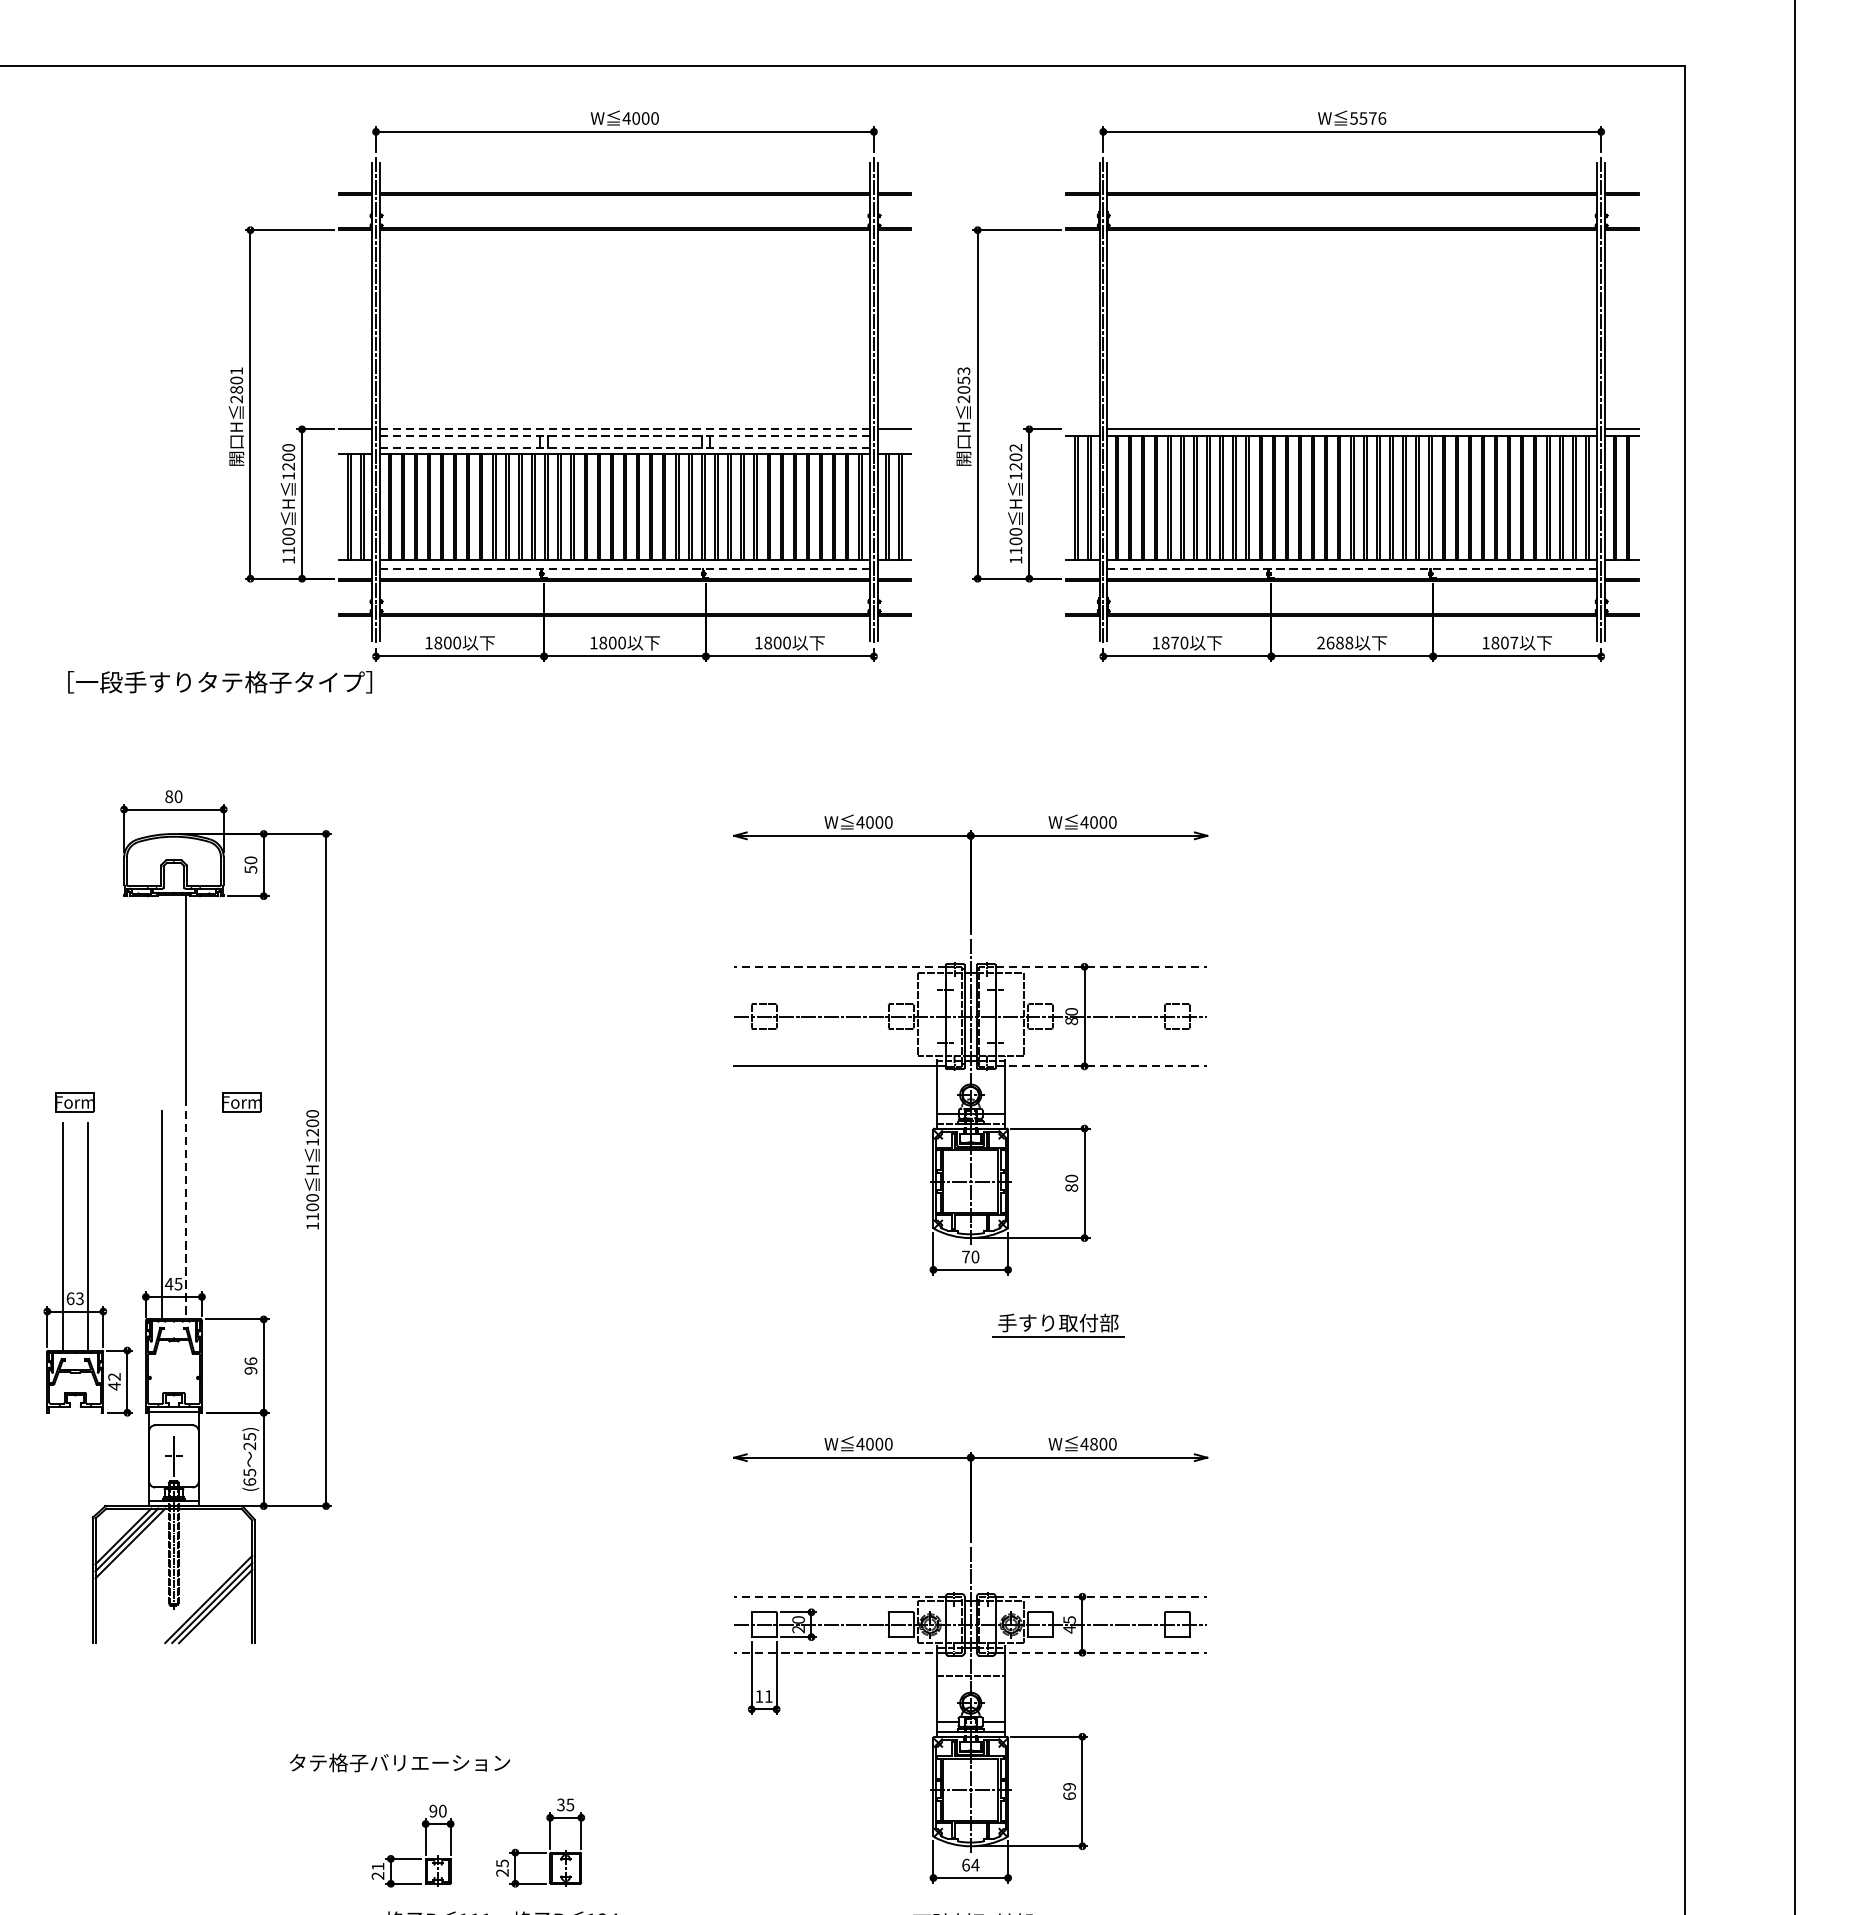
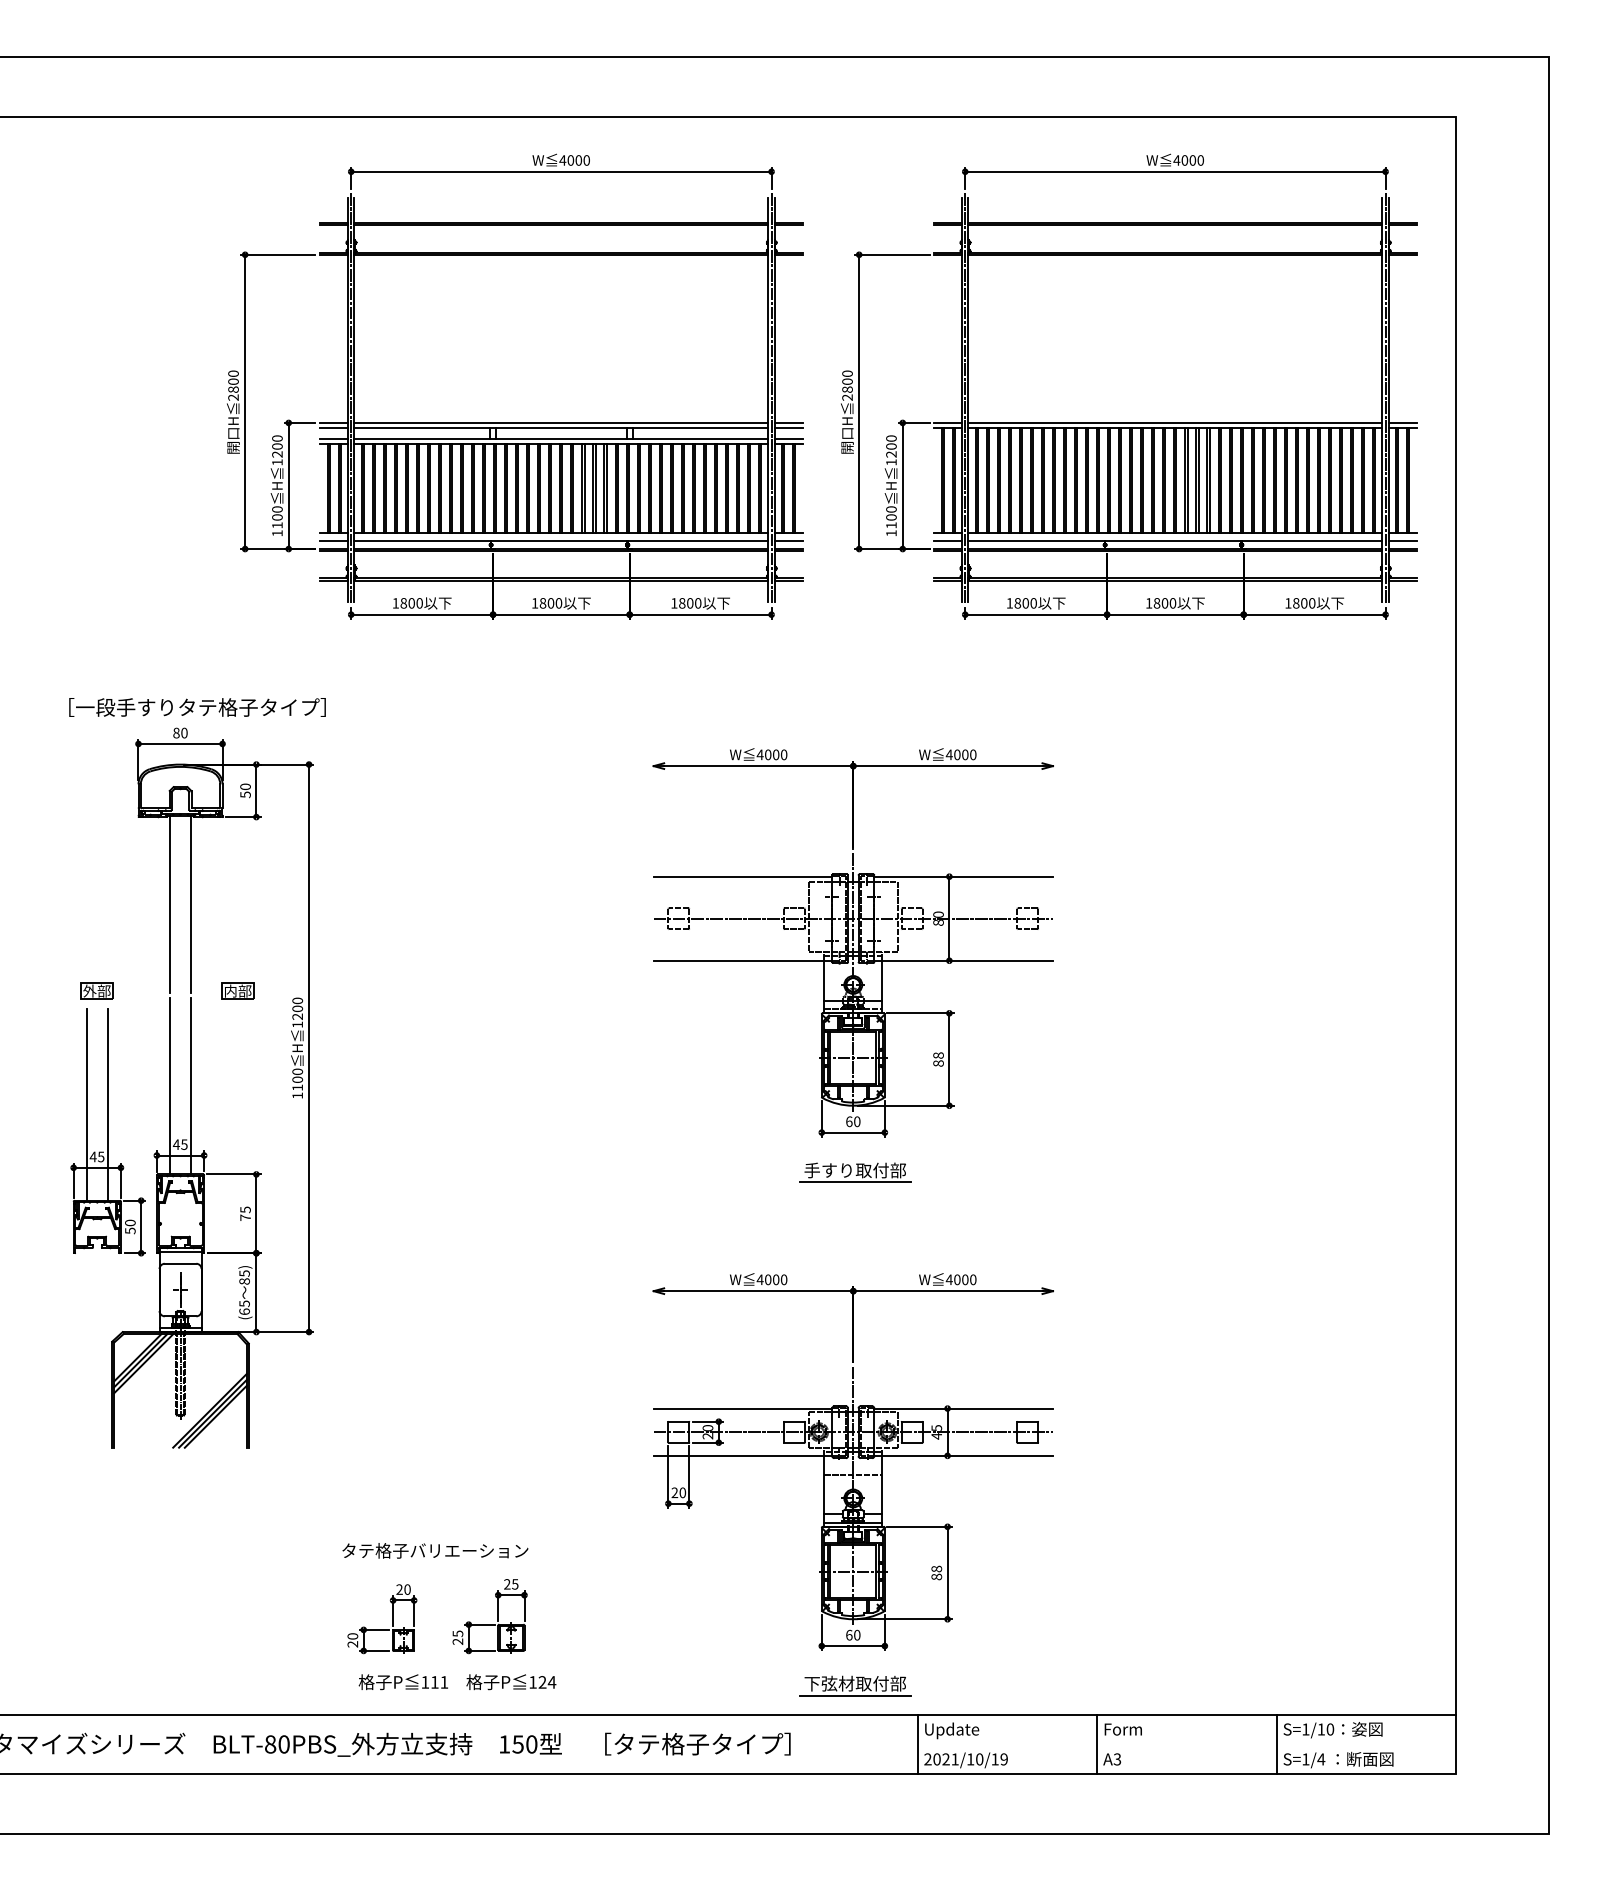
text: (1367, 118) -> (1188, 160), 5576 -> 4000
text: (236, 370) -> (233, 373), 2801 -> 2800
text: (963, 380) -> (847, 381), 2053 -> 2800
line: (625, 428) -> (561, 422), dashed -> solid
line: (1082, 428) -> (947, 422), added
line: (355, 435) -> (333, 428), added
line: (625, 435) -> (561, 428), dashed -> solid
line: (893, 435) -> (788, 428), added
line: (355, 447) -> (333, 438), added
line: (625, 447) -> (561, 438), dashed -> solid
line: (893, 447) -> (788, 438), added
text: (1015, 447) -> (891, 438), 1202 -> 1200
line: (355, 569) -> (333, 541), added
line: (625, 569) -> (561, 541), dashed -> solid
line: (895, 569) -> (789, 541), added
line: (1082, 569) -> (947, 541), added
line: (1352, 569) -> (1175, 541), dashed -> solid
line: (1622, 569) -> (1403, 541), added
text: (1174, 643) -> (1025, 603), 1870 -> 1800
text: (1334, 643) -> (1160, 603), 2688 -> 1800
text: (1514, 643) -> (1312, 603), 1807 -> 1800
text: (220, 682) -> (197, 707), moved
line: (839, 966) -> (742, 876), dashed -> solid
line: (1102, 966) -> (964, 876), dashed -> solid
line: (162, 999) -> (170, 904), added
line: (1102, 1066) -> (964, 960), dashed -> solid
text: (74, 1101) -> (96, 990), Form -> 外部
text: (241, 1101) -> (237, 990), Form -> 内部
text: (1071, 1178) -> (938, 1055), 80 -> 88
line: (186, 1215) -> (191, 1086), dashed -> solid
text: (966, 1256) -> (849, 1121), 70 -> 60
text: (74, 1298) -> (96, 1156), 63 -> 45
part: (1058, 1325) -> (855, 1172), moved
text: (250, 1365) -> (245, 1213), 96 -> 75
text: (114, 1381) -> (130, 1226), 42 -> 50
text: (1094, 1443) -> (957, 1279), 4800 -> 4000
text: (249, 1446) -> (244, 1281), 25) -> 85)
line: (839, 1596) -> (742, 1408), dashed -> solid
line: (1102, 1596) -> (964, 1408), dashed -> solid
line: (839, 1652) -> (742, 1455), dashed -> solid
line: (1102, 1652) -> (964, 1455), dashed -> solid
text: (763, 1696) -> (678, 1492), 11 -> 20
text: (400, 1762) -> (435, 1550), moved
text: (1069, 1790) -> (936, 1572), 69 -> 88
text: (561, 1805) -> (507, 1584), 35 -> 25
text: (433, 1811) -> (399, 1589), 90 -> 20
text: (974, 1864) -> (856, 1634), 64 -> 60
text: (377, 1866) -> (352, 1636), 21 -> 20

